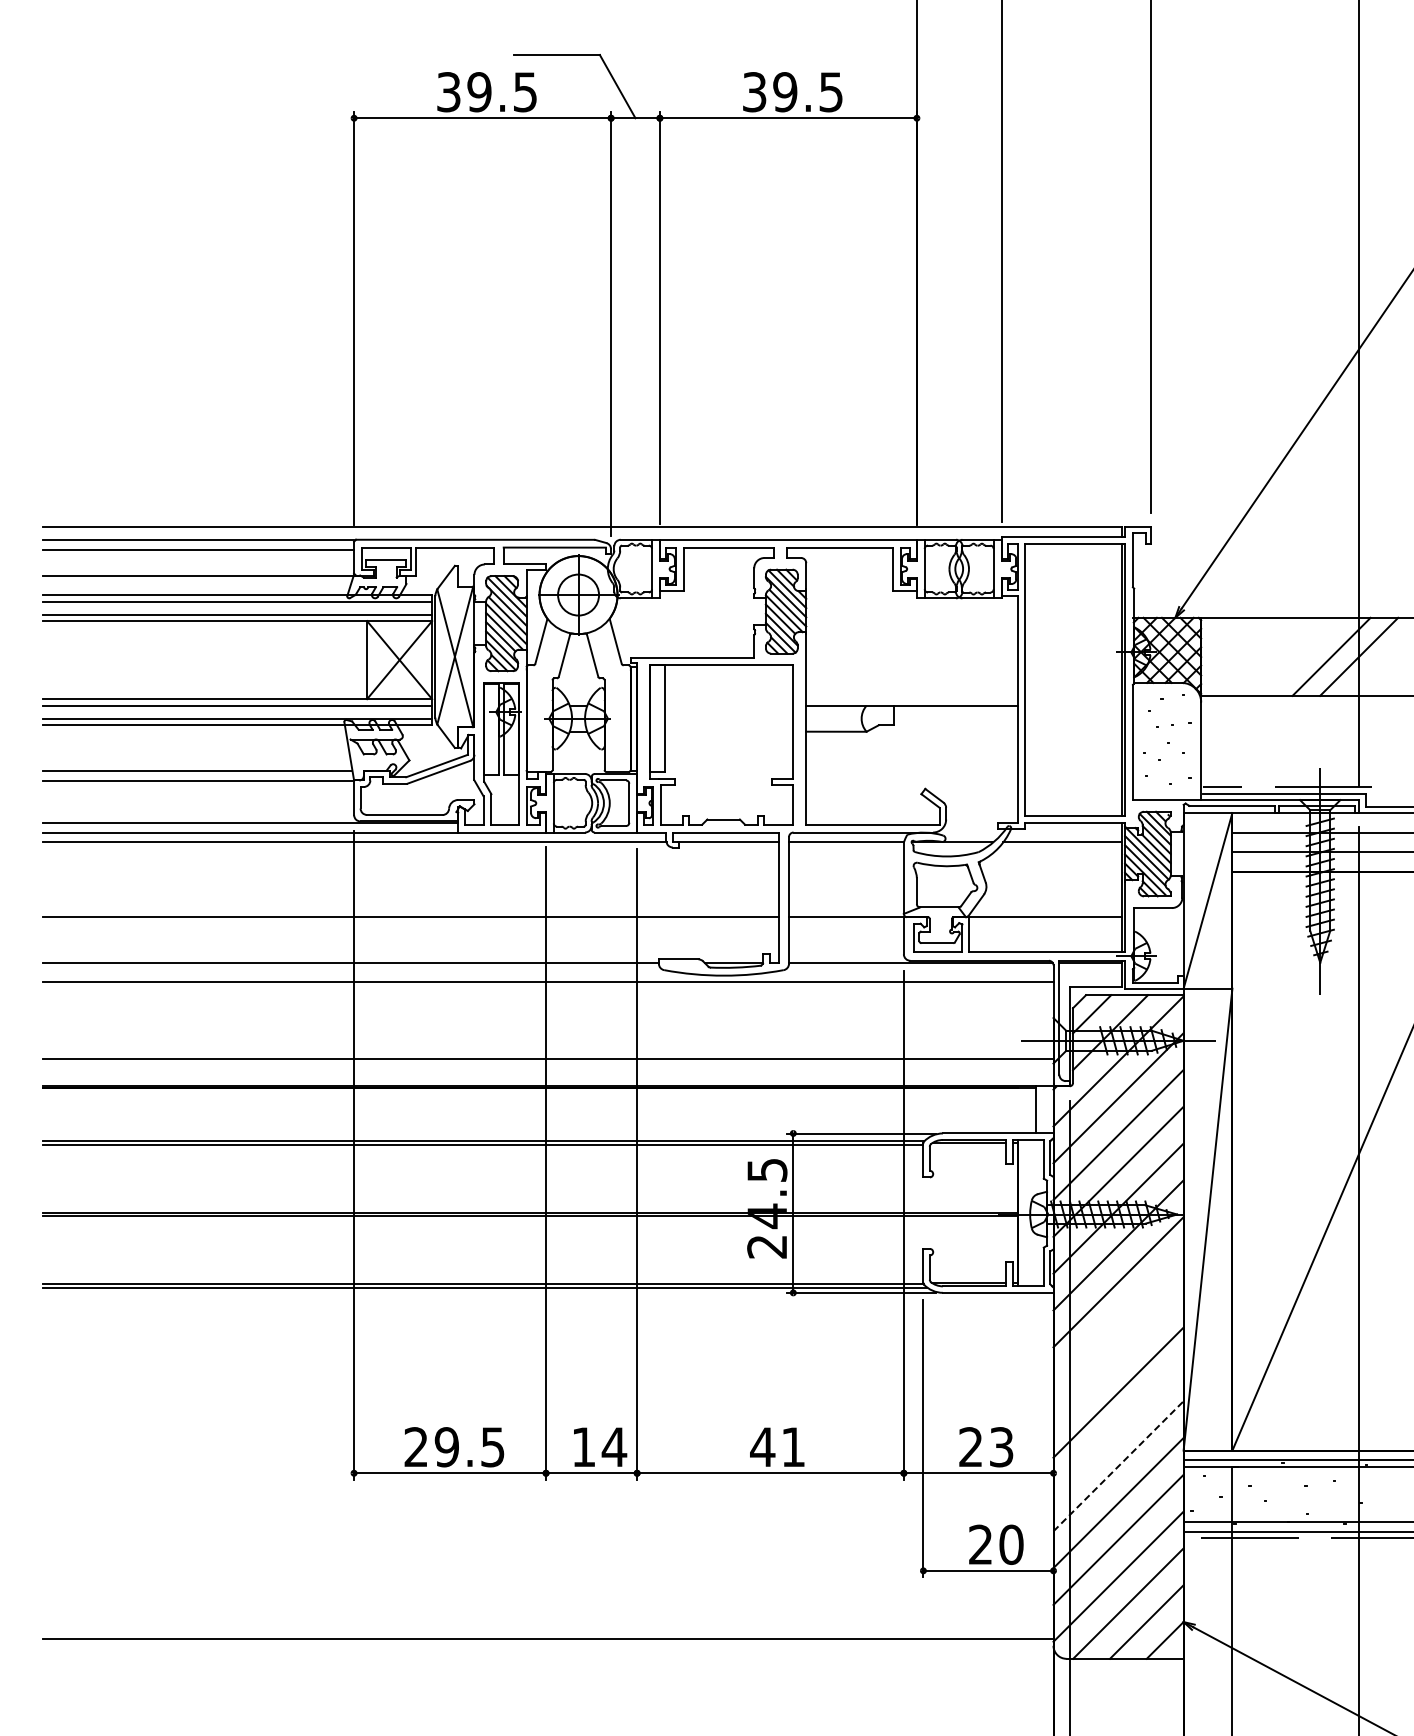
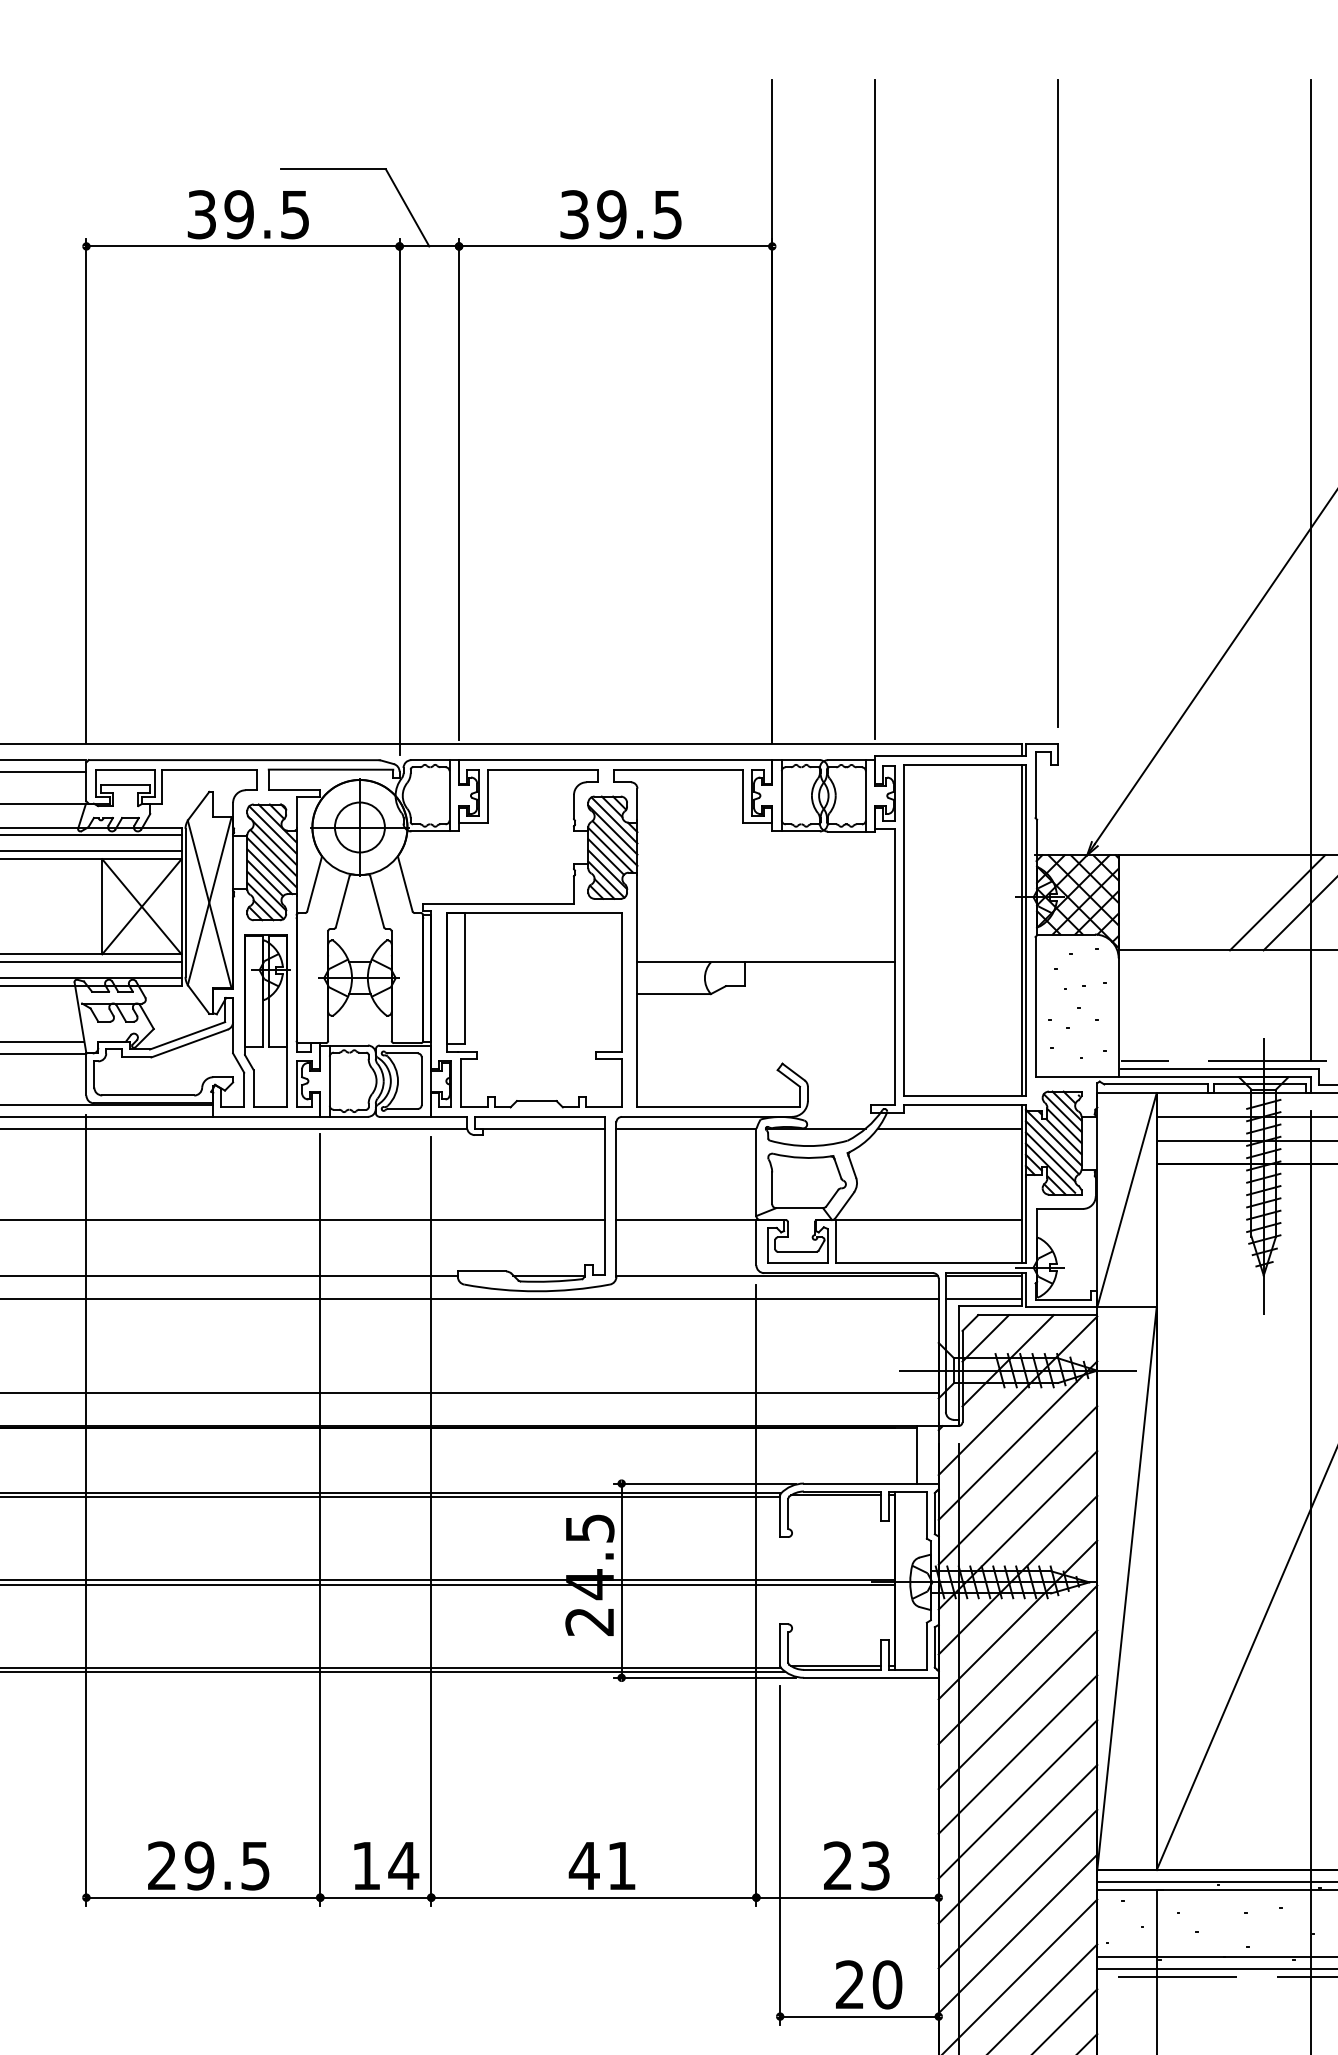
line: (1090, 982) -> (983, 1299), added
line: (1118, 1319) -> (1017, 1710), added
line: (1118, 1355) -> (1017, 1754), added
line: (1118, 1429) -> (1017, 1844), added
line: (1118, 1465) -> (1017, 1888), dashed -> solid

